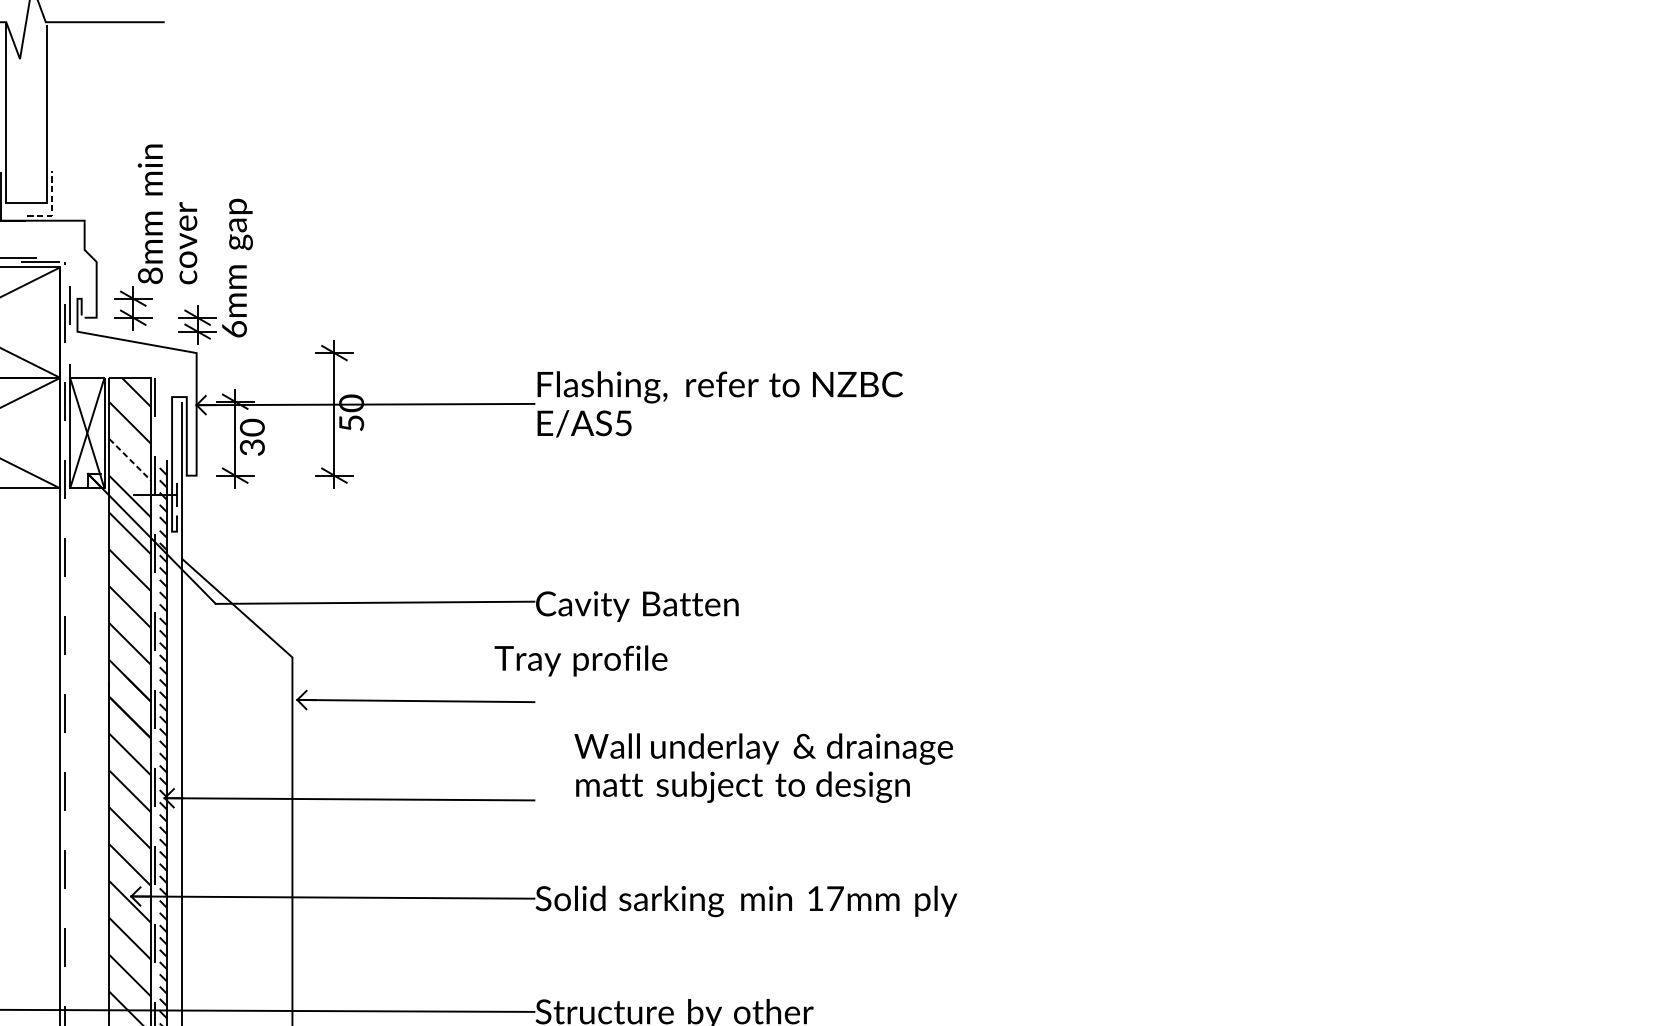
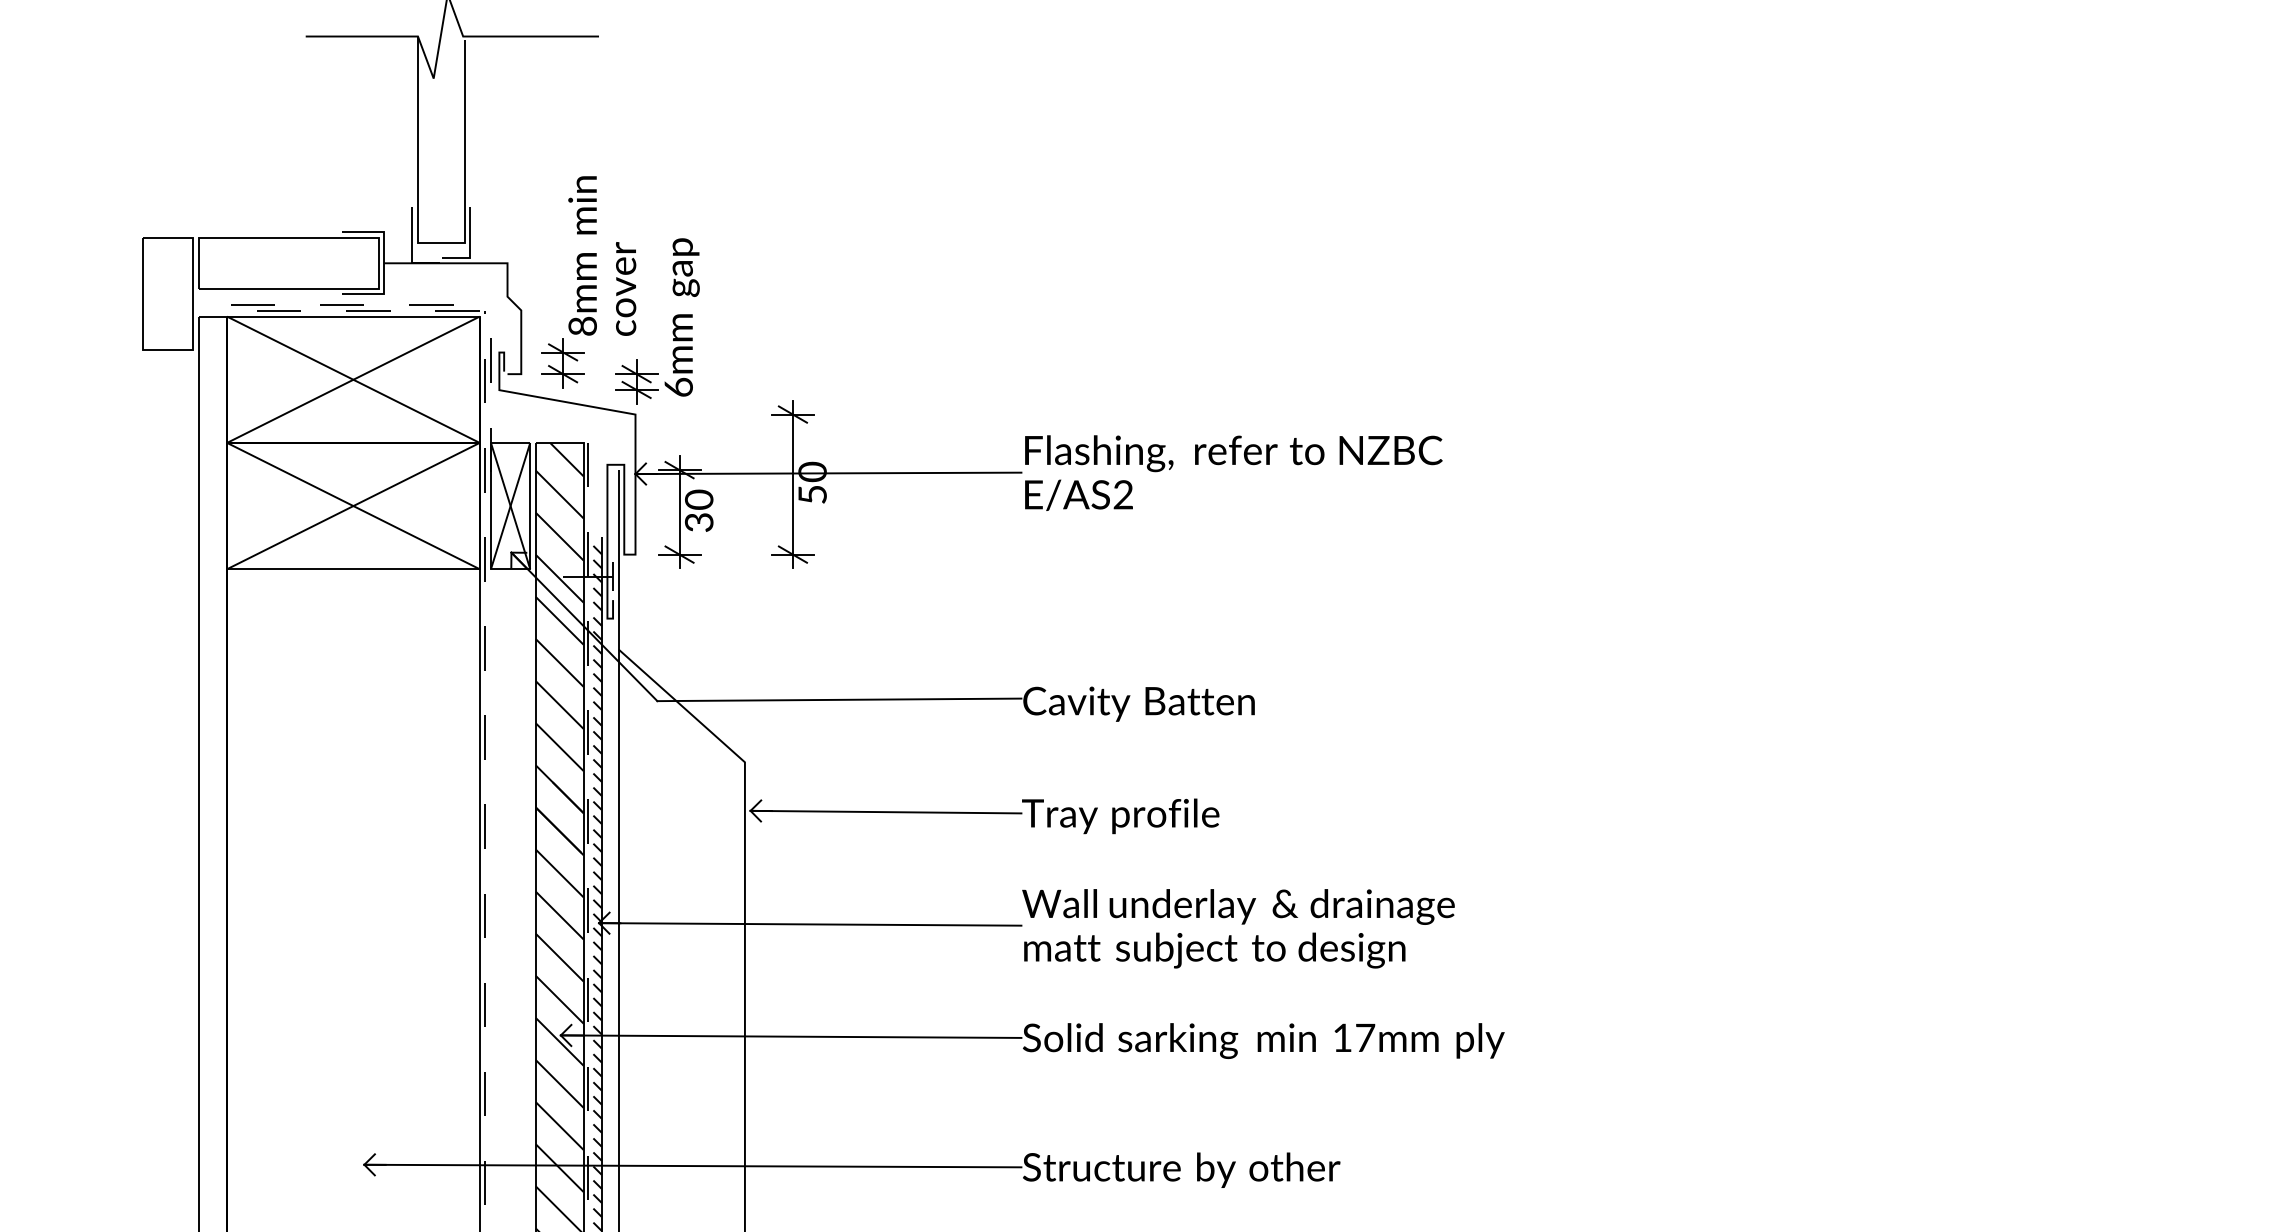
line: (52, 206) -> (470, 246), dashed -> solid
text: (622, 423) -> (1122, 494), E/AS5 -> E/AS2
line: (130, 459) -> (559, 536), dashed -> solid
text: (580, 661) -> (1120, 816), moved
text: (763, 767) -> (1238, 928), moved

